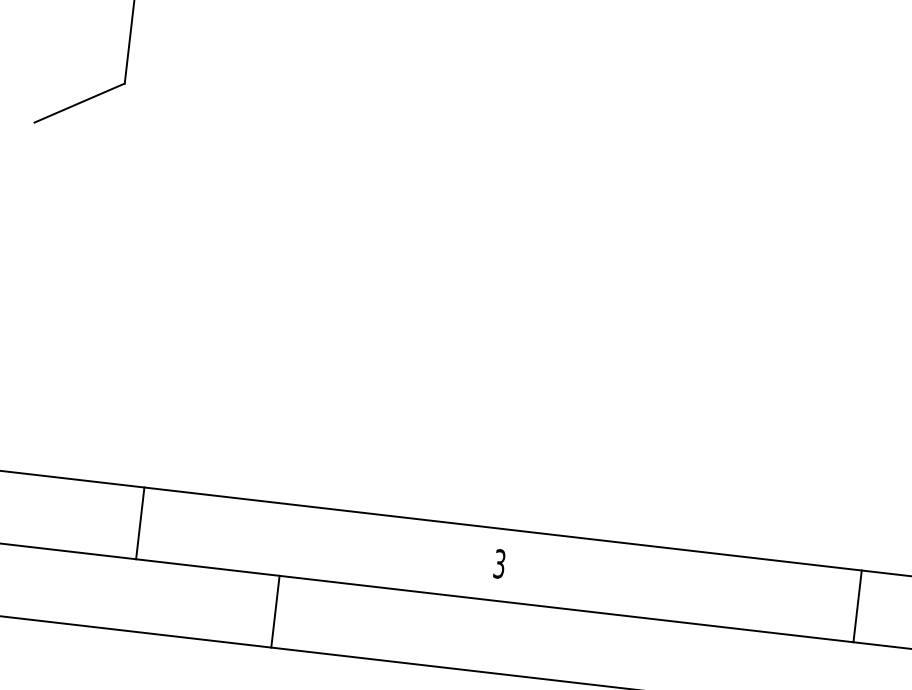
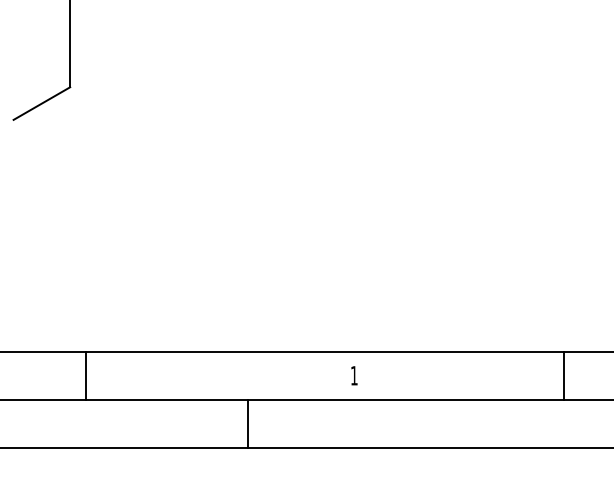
line: (140, 523) -> (86, 376), moved
text: (499, 563) -> (354, 375), 3 -> 1
line: (857, 606) -> (563, 376), moved
line: (274, 611) -> (247, 424), moved

